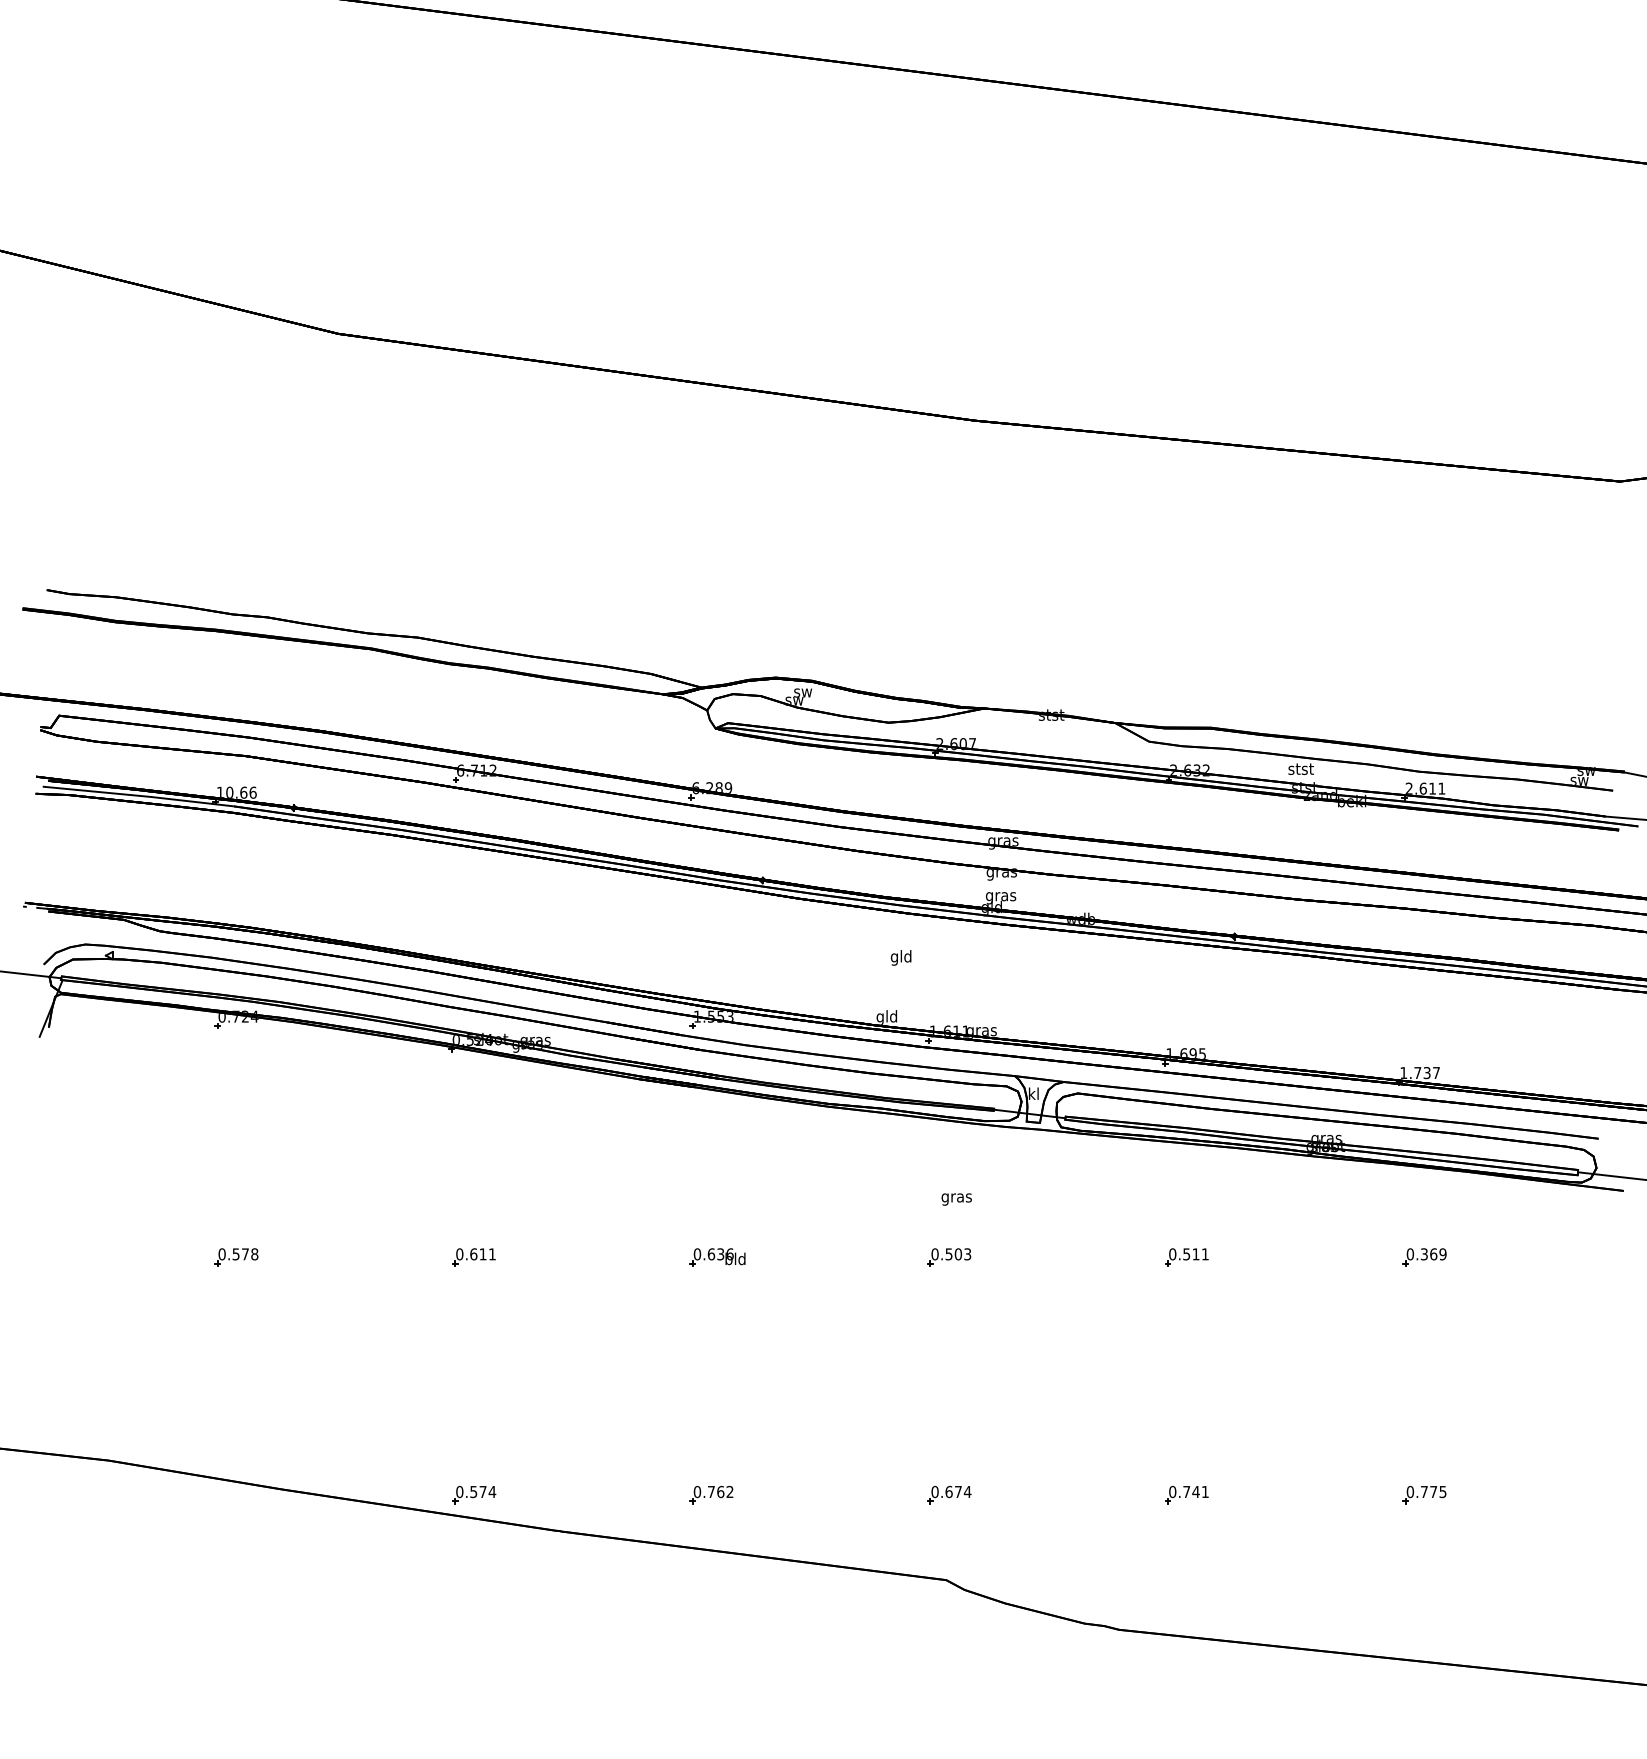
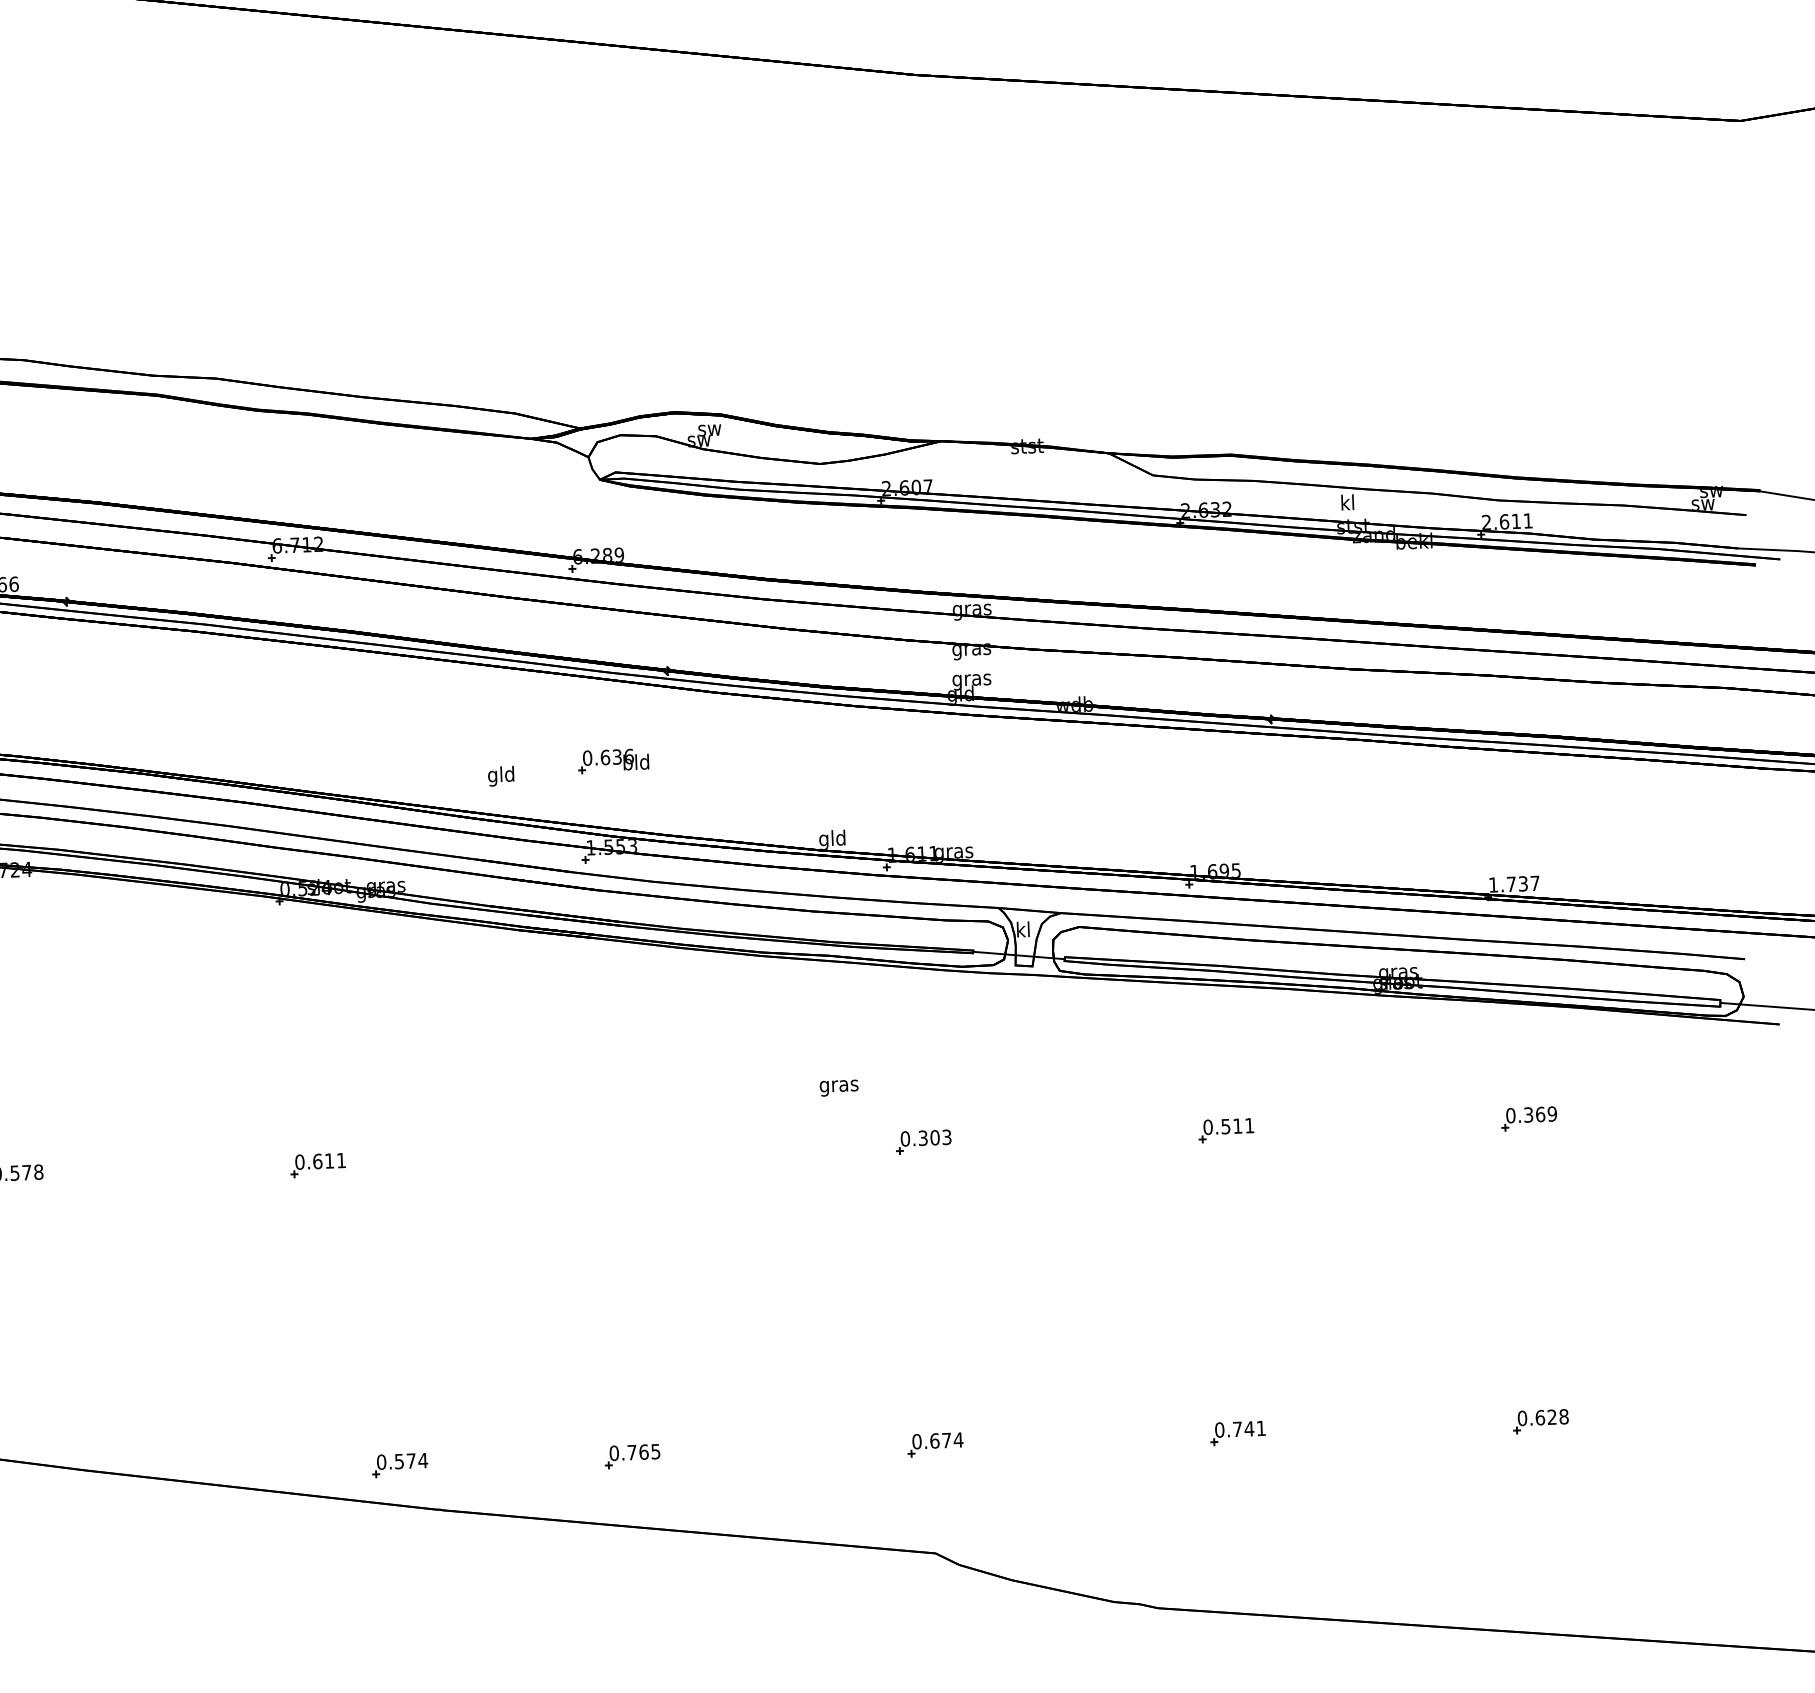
text: (1300, 768) -> (1347, 502), stst -> kl
text: (900, 957) -> (500, 775), moved
text: (956, 1199) -> (838, 1088), moved
text: (948, 1253) -> (922, 1137), 0.503 -> 0.303
part: (717, 1257) -> (613, 761), moved
text: (729, 1491) -> (655, 1451), 0.762 -> 0.765
text: (1433, 1491) -> (1551, 1416), 0.775 -> 0.628
part: (474, 1495) -> (400, 1465), moved

